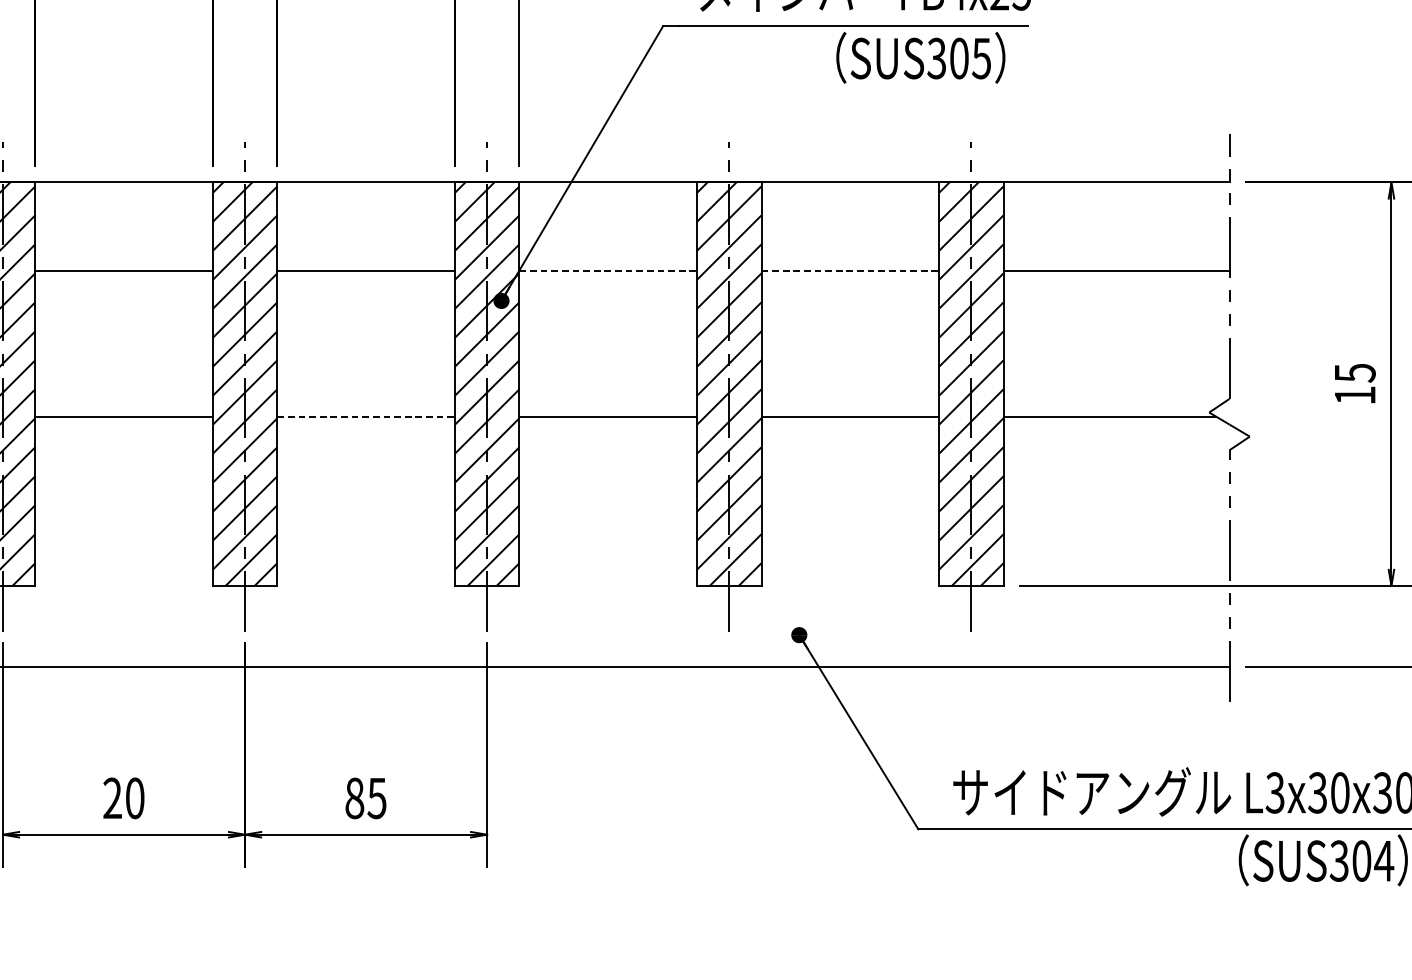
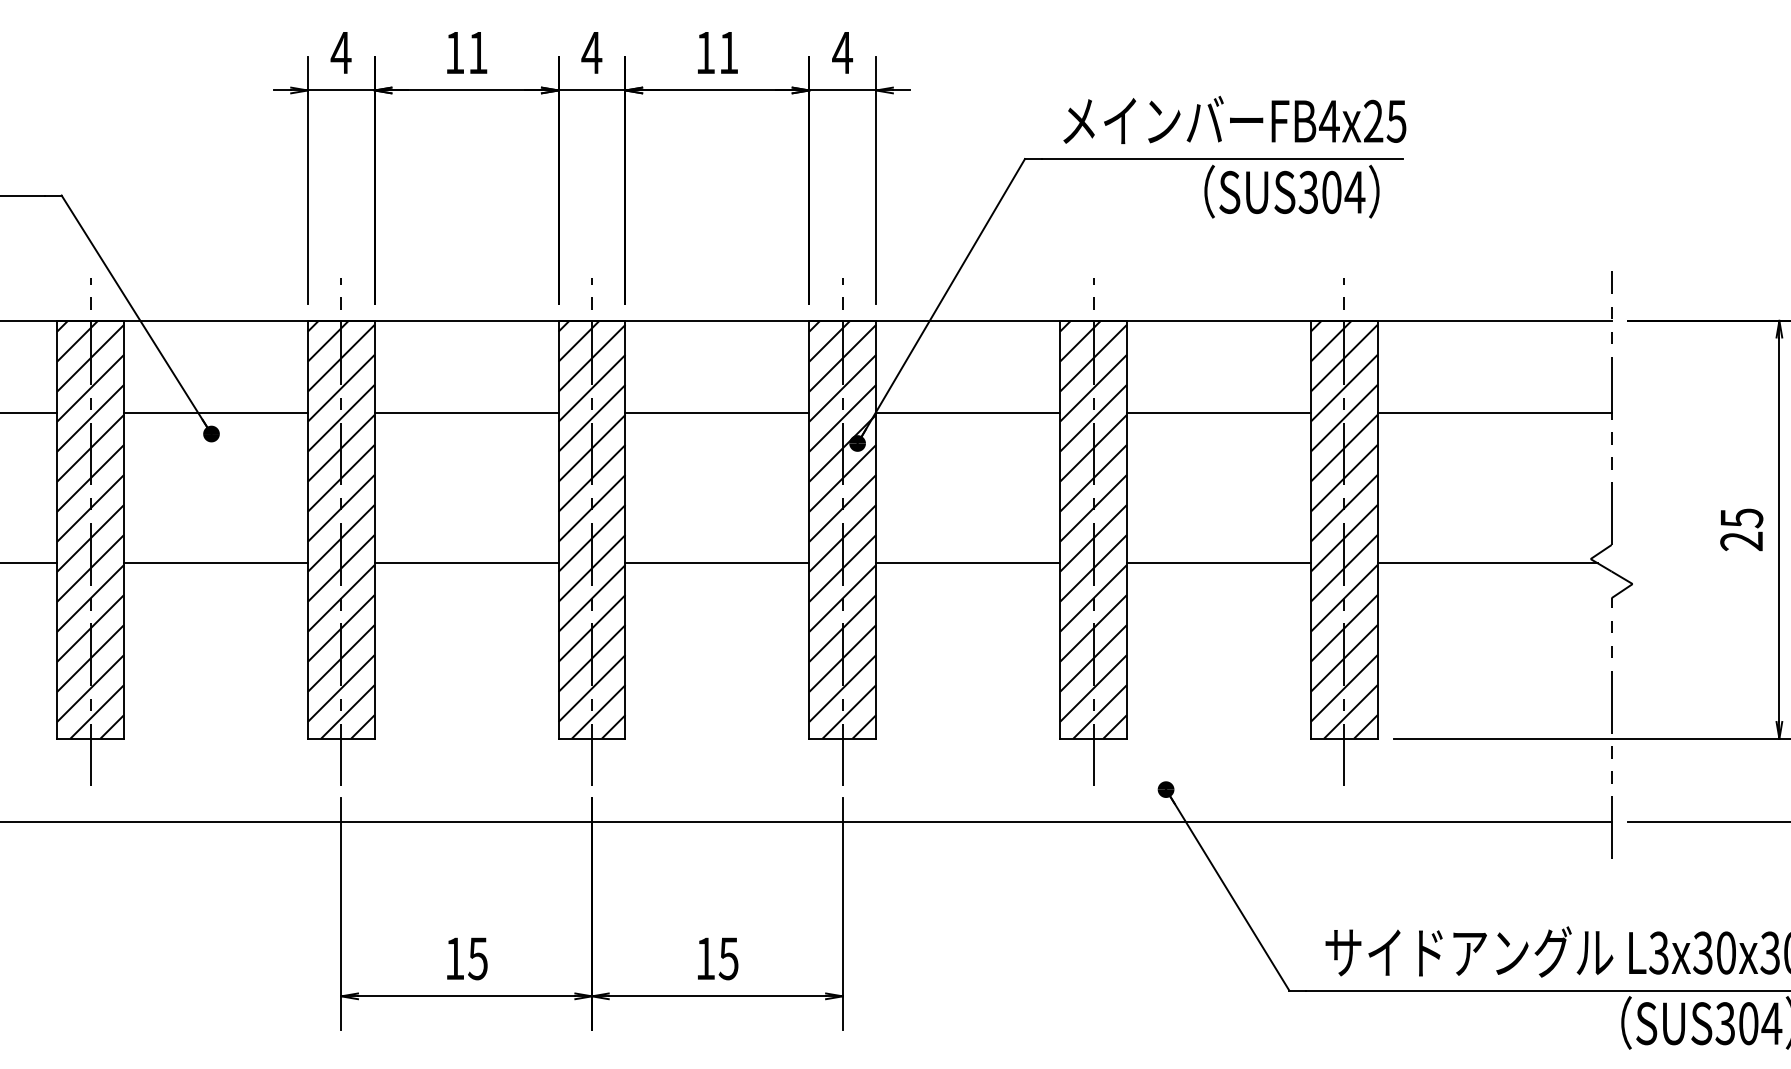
text: (981, 58) -> (1354, 192), SUS305 -> SUS304
line: (608, 271) -> (968, 412), dashed -> solid
line: (849, 271) -> (1218, 412), dashed -> solid
text: (1354, 395) -> (1741, 541), 15 -> 25
line: (366, 416) -> (717, 563), dashed -> solid
text: (123, 798) -> (466, 958), 20 -> 15
text: (354, 798) -> (705, 958), 85 -> 15

